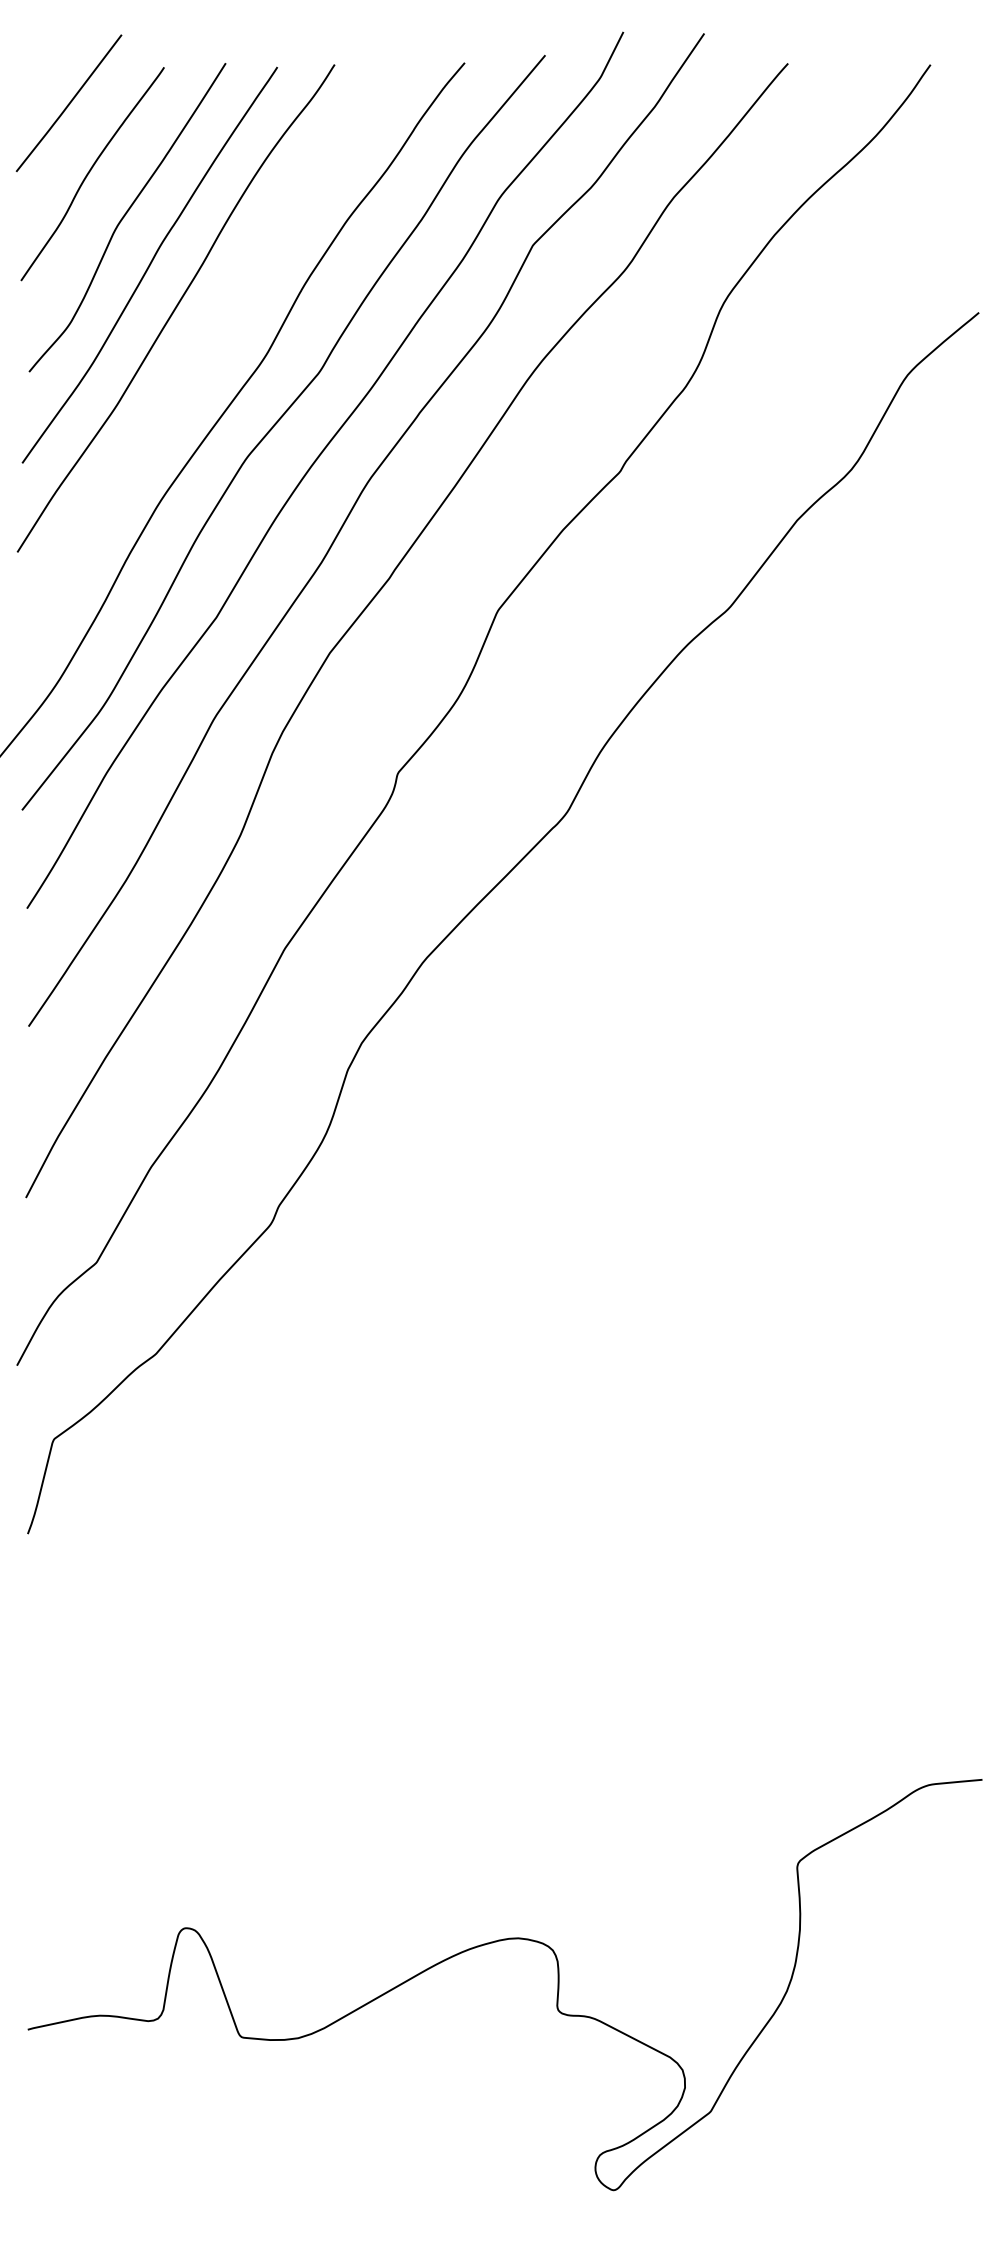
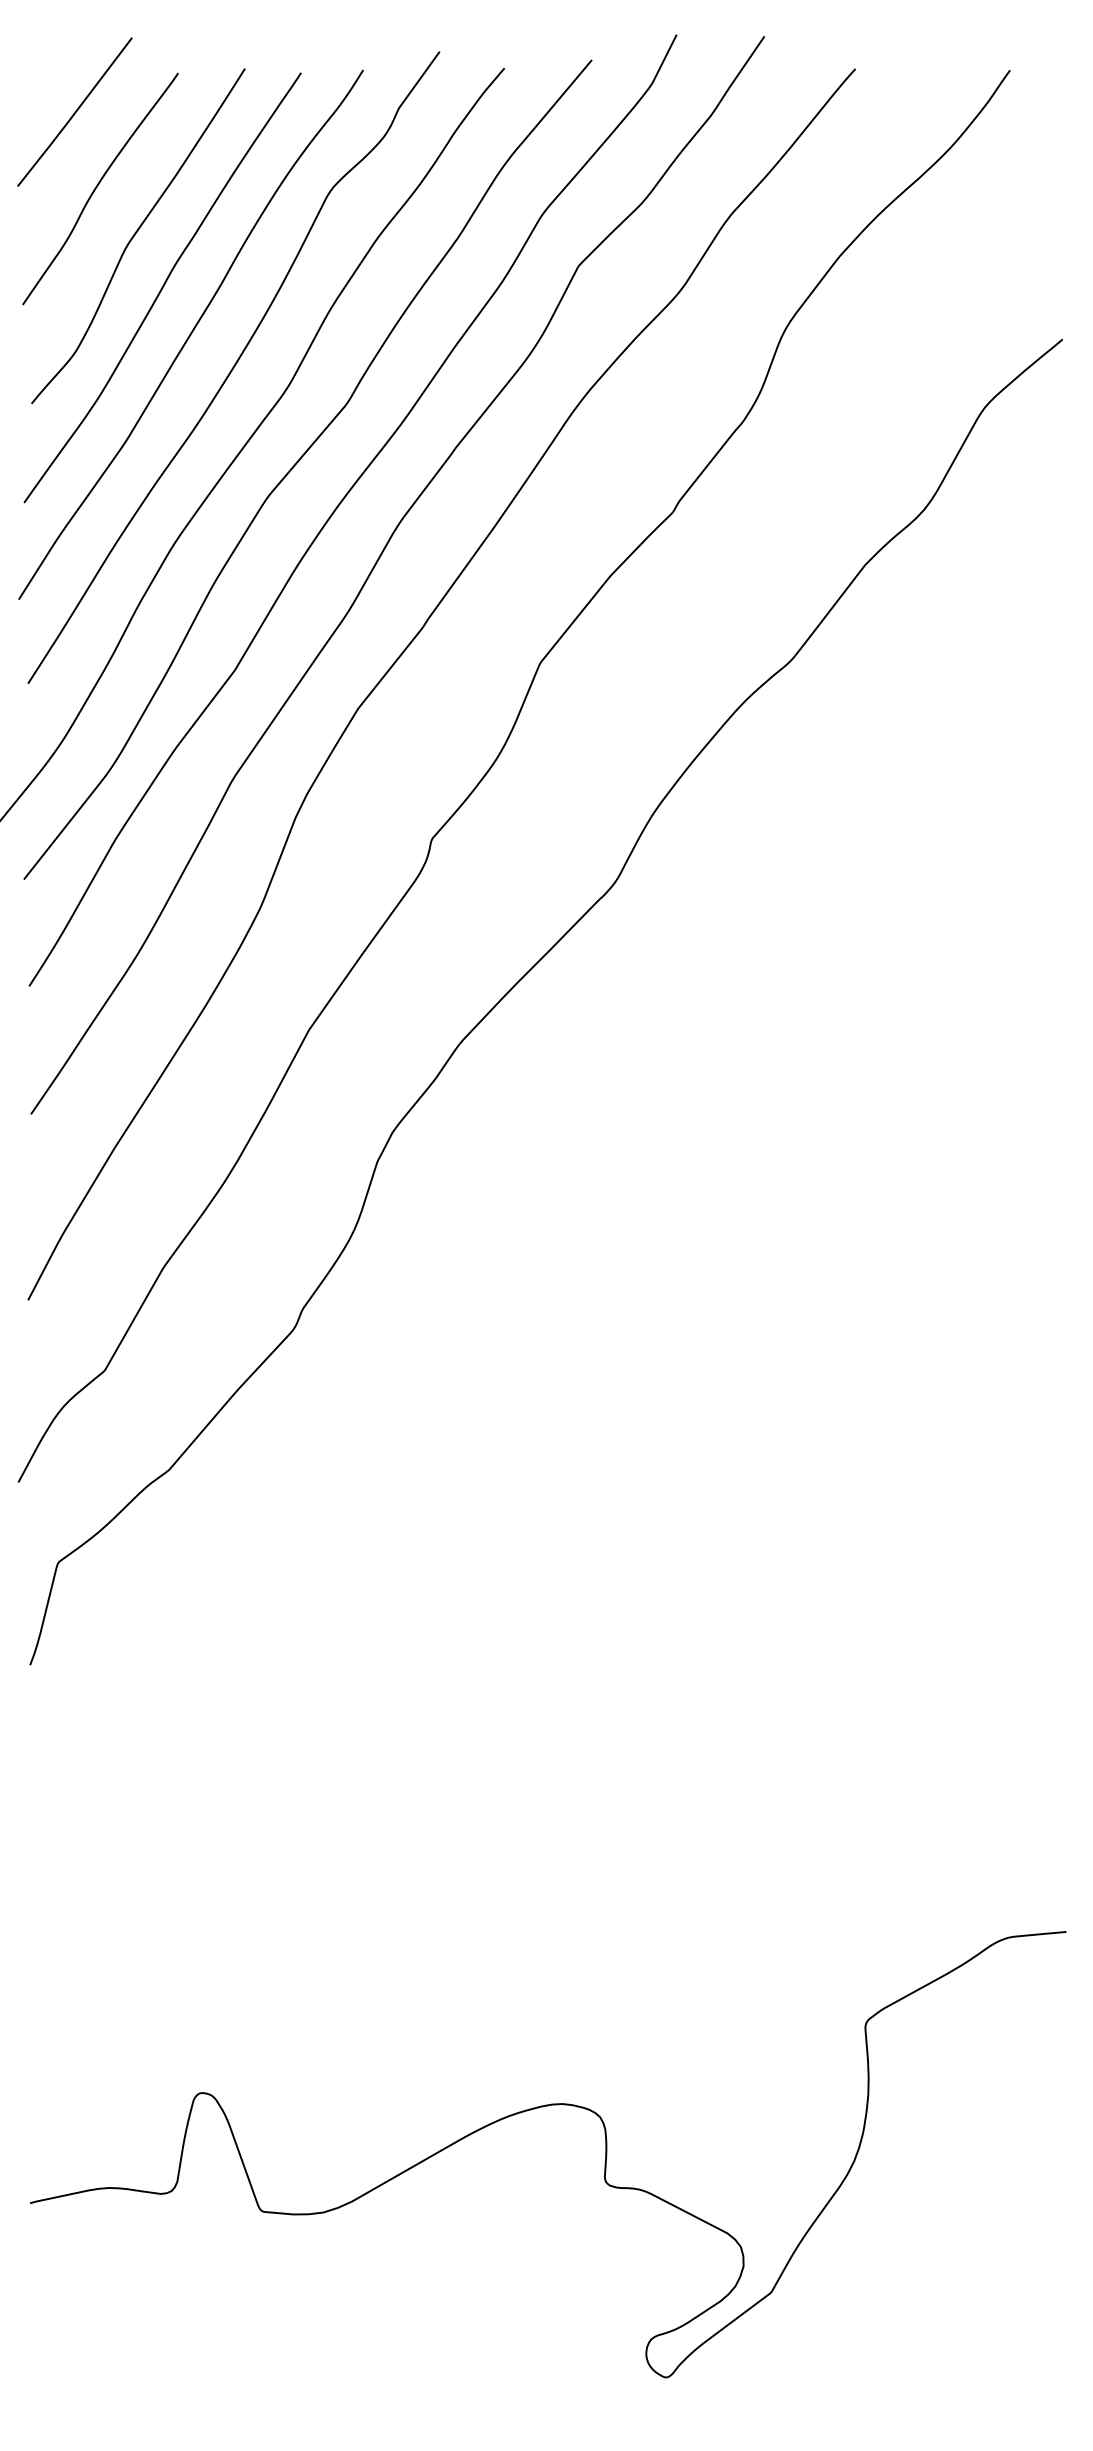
curve: (215, 338) -> (233, 367), added

